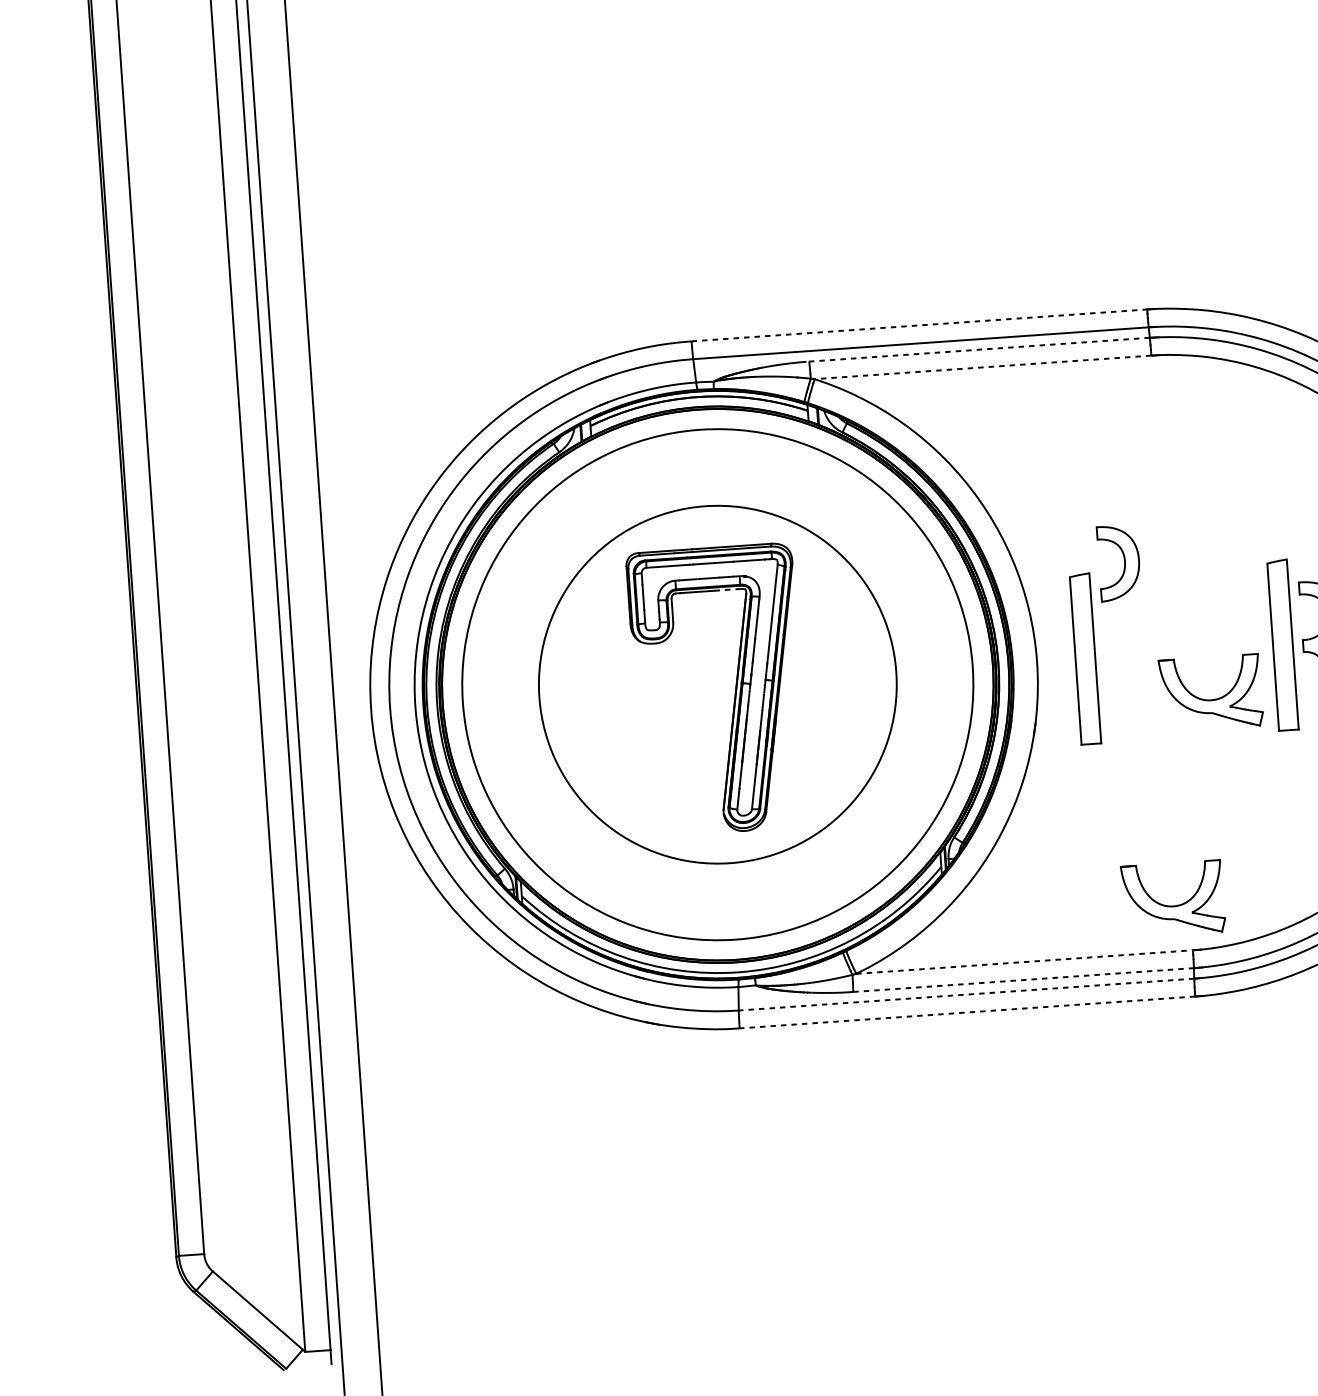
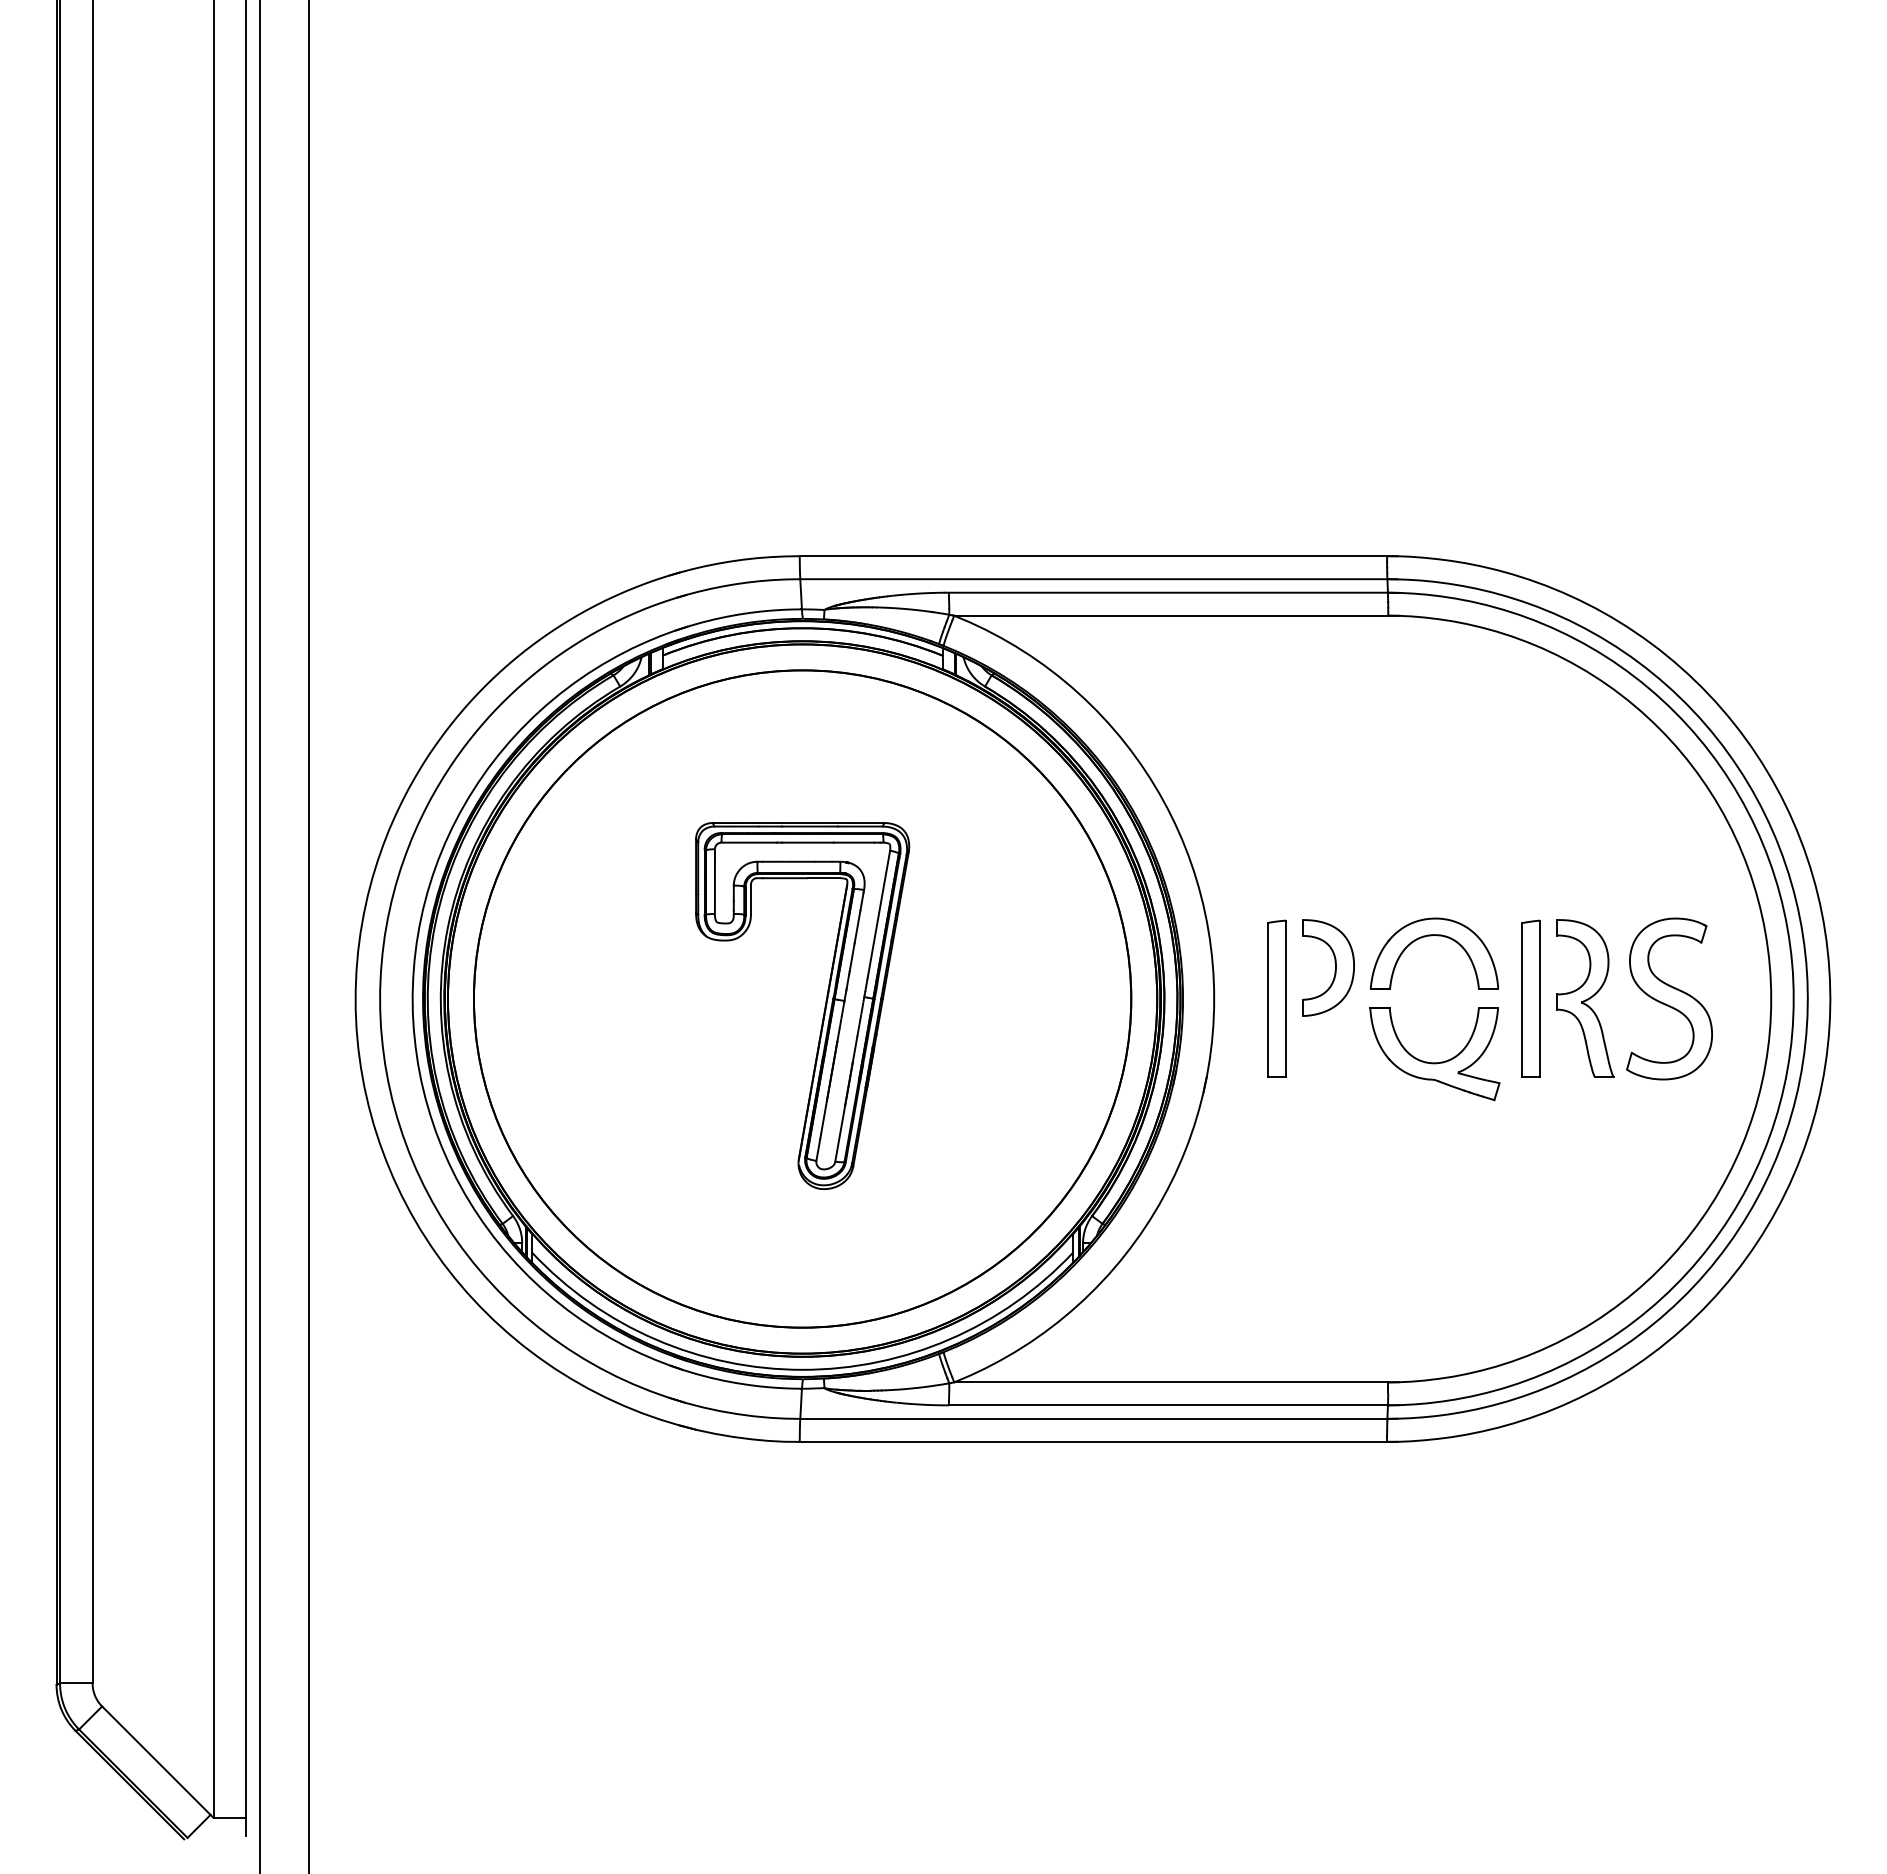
line: (919, 325) -> (1093, 556), dashed -> solid
line: (978, 349) -> (1166, 592), dashed -> solid
line: (982, 367) -> (1170, 615), dashed -> solid
part: (1124, 564) -> (1334, 970), moved
line: (728, 590) -> (824, 878), dashed -> solid
part: (1202, 602) -> (1431, 936), added
part: (1282, 644) -> (1530, 998), size x0.71
part: (1085, 658) -> (1276, 998), size x0.71
circle: (717, 684) -> (802, 998), size x1.43
part: (1173, 905) -> (1367, 1323), removed
line: (1024, 962) -> (1171, 1382), dashed -> solid
line: (1023, 980) -> (1168, 1405), dashed -> solid
line: (966, 994) -> (1093, 1418), dashed -> solid
line: (967, 1012) -> (1093, 1441), dashed -> solid

